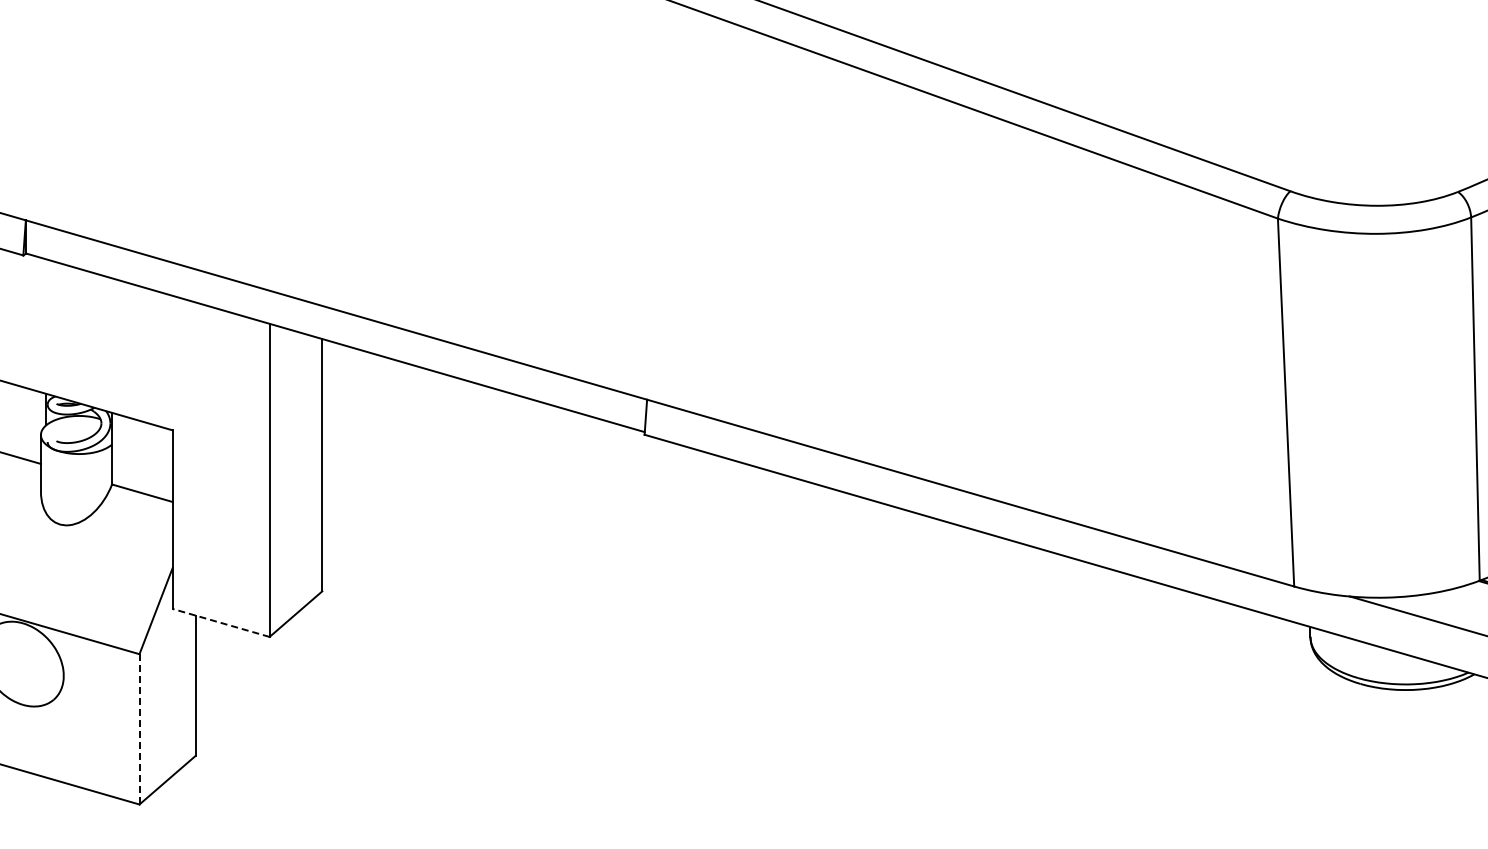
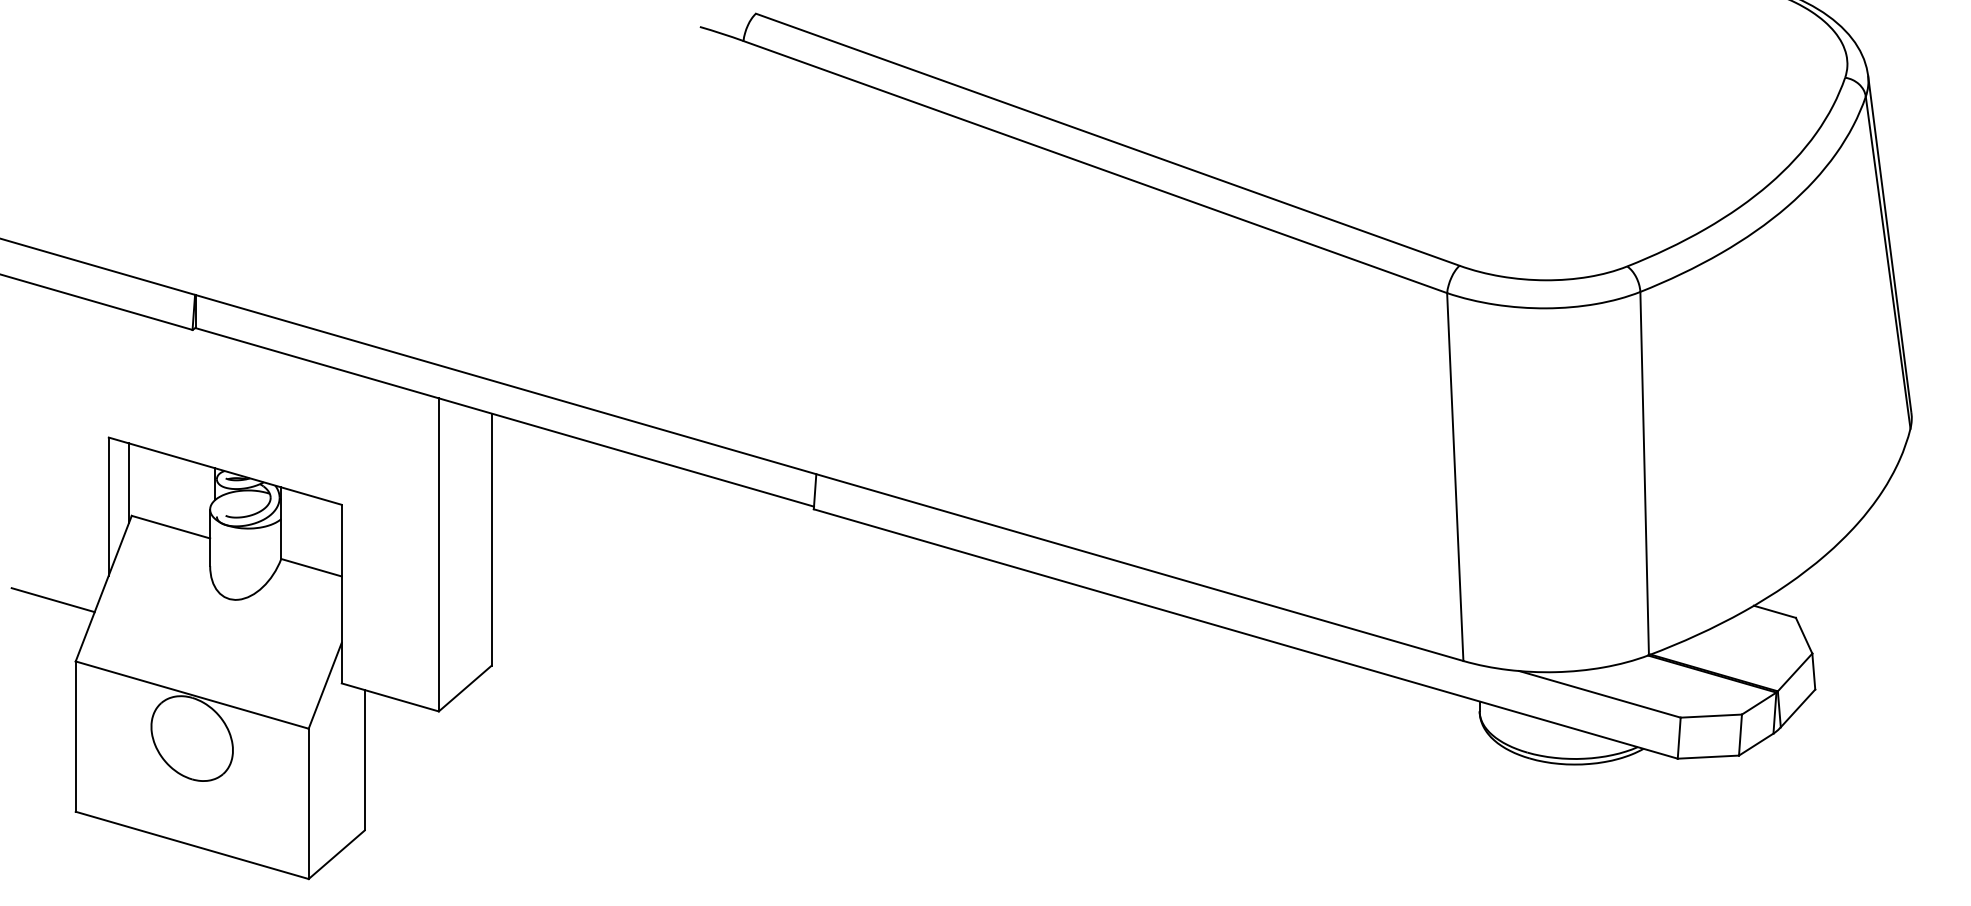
line: (221, 622) -> (390, 697), dashed -> solid
line: (139, 729) -> (308, 804), dashed -> solid

